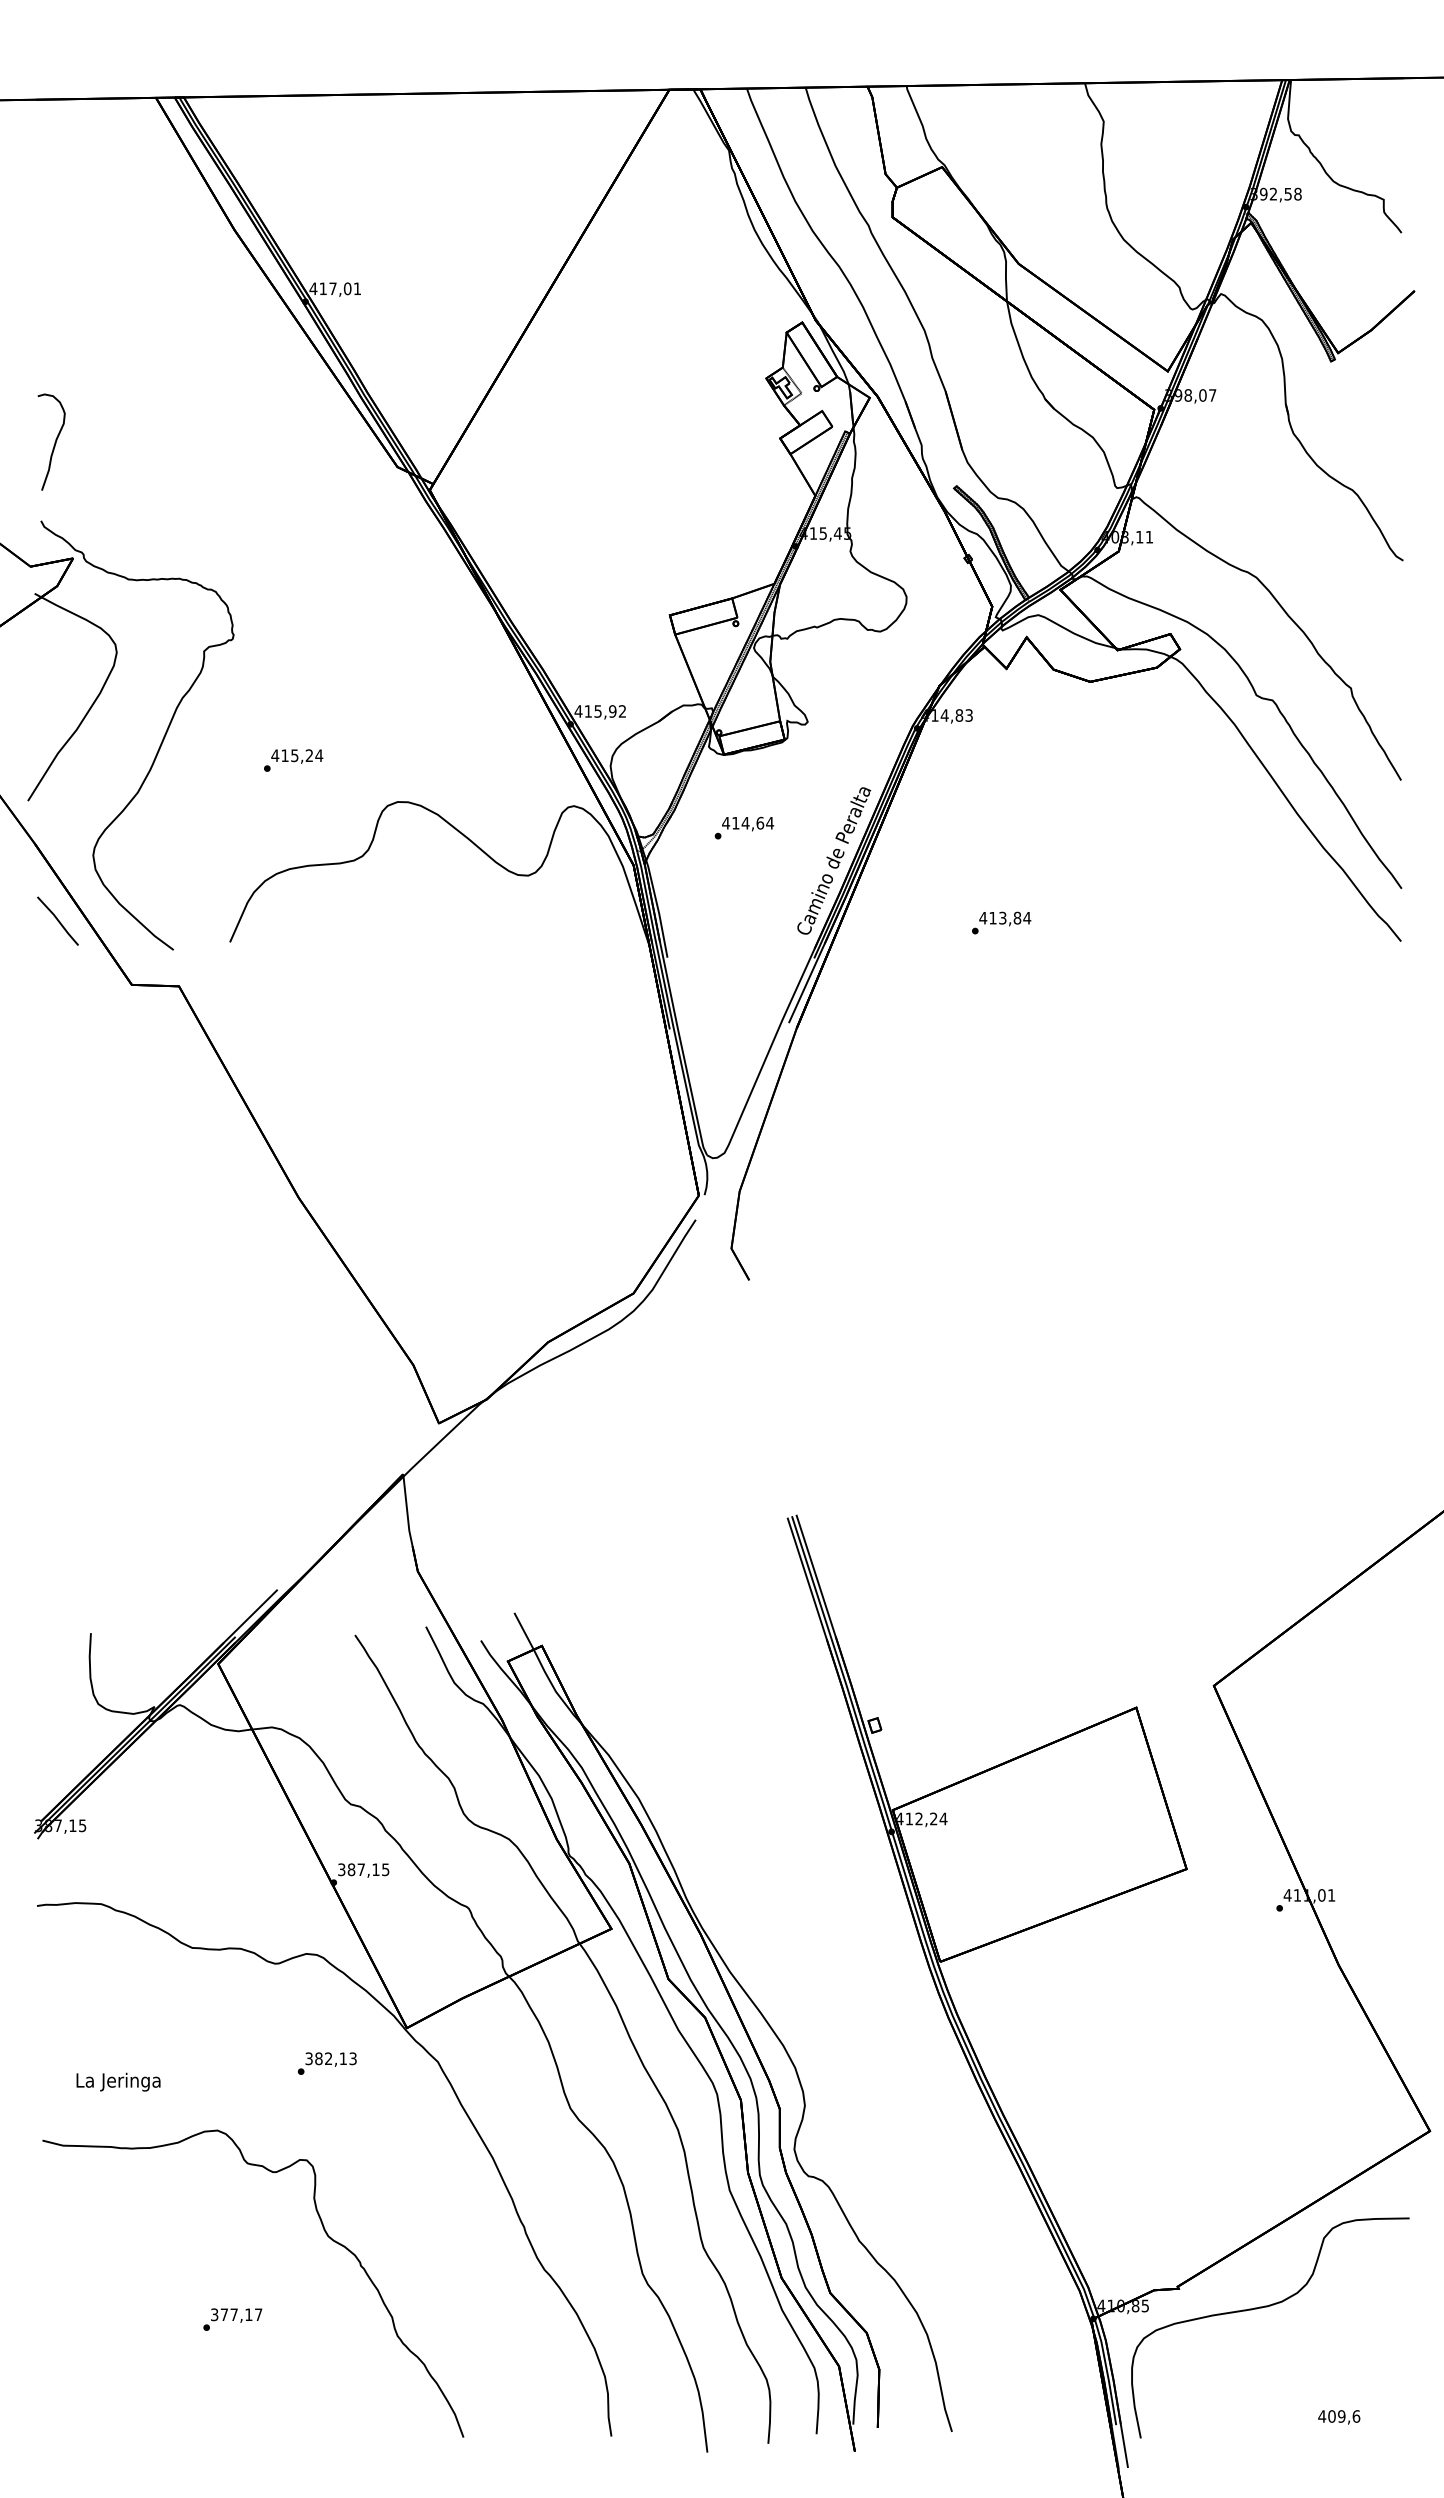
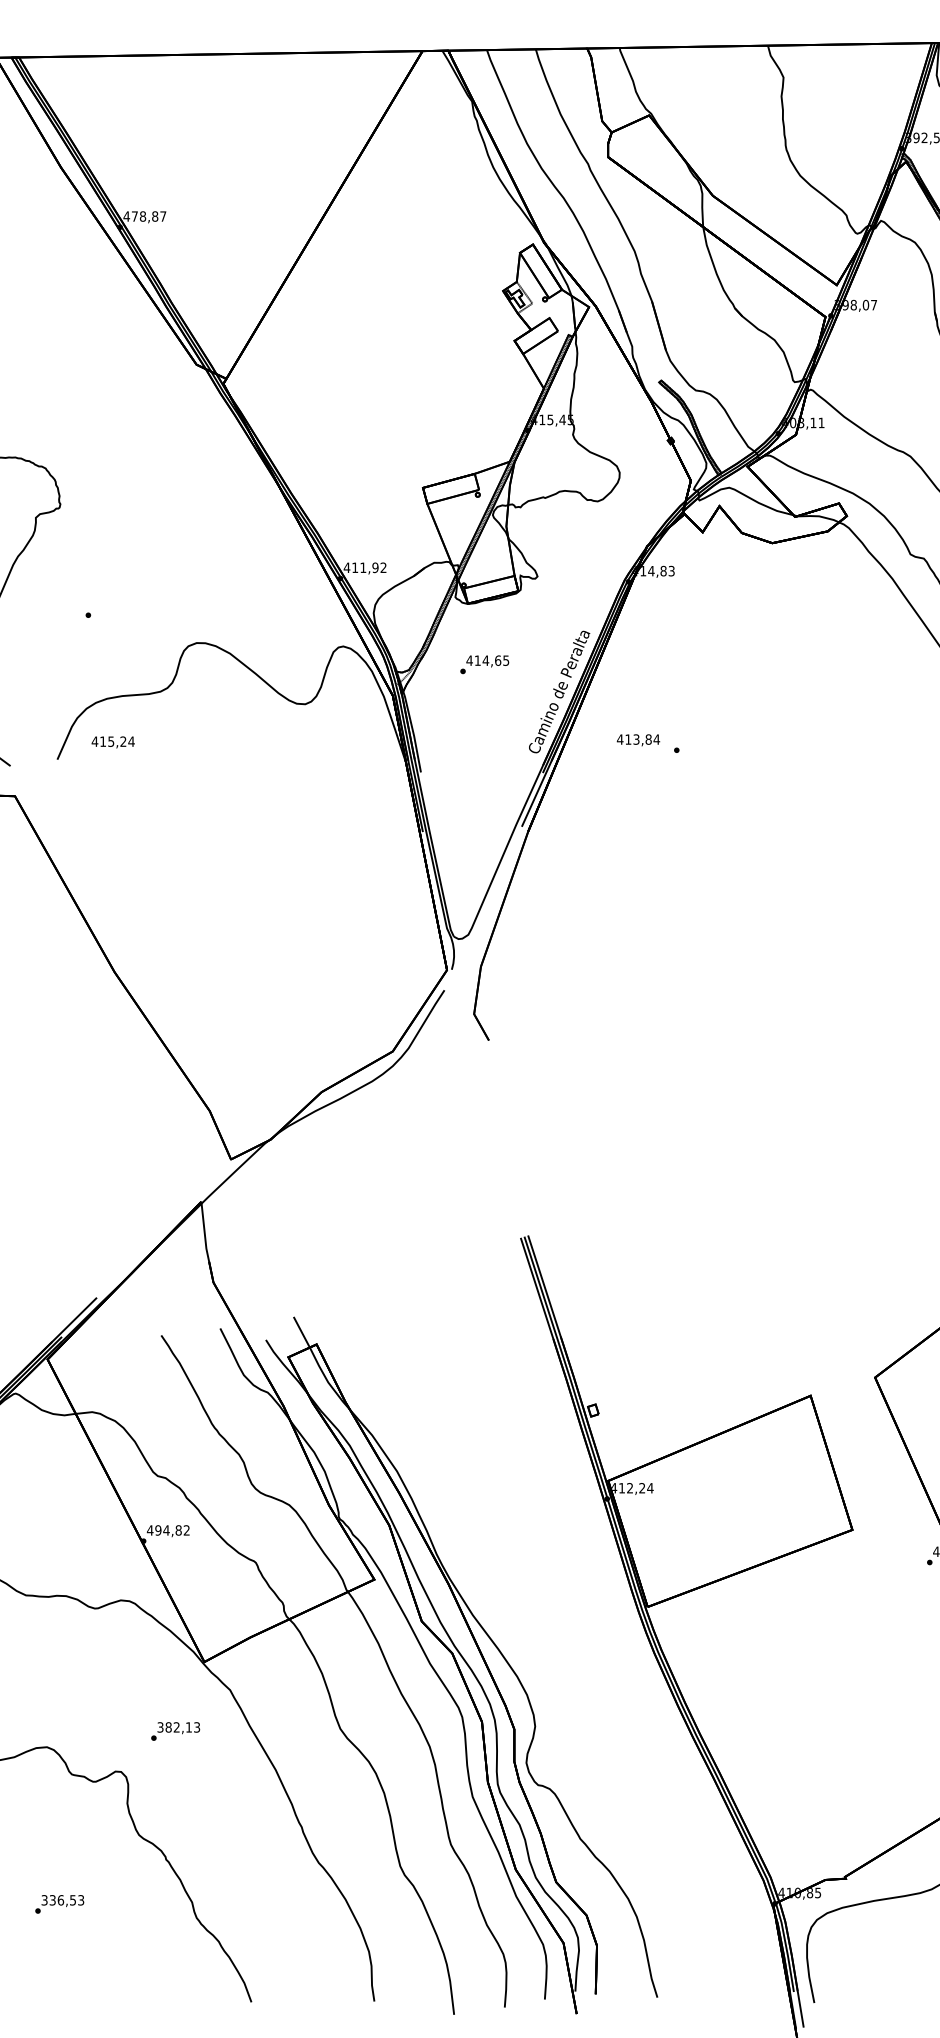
text: (339, 288) -> (148, 216), 417,01 -> 478,87
text: (597, 711) -> (362, 567), 415,92 -> 411,92
text: (297, 756) -> (113, 742), moved
text: (770, 823) -> (506, 660), 414,64 -> 414,65
text: (1005, 918) -> (638, 739), moved
text: (363, 1869) -> (168, 1530), 387,15 -> 494,82
text: (326, 2063) -> (174, 1731), moved
text: (241, 2314) -> (66, 1900), 377,17 -> 336,53

